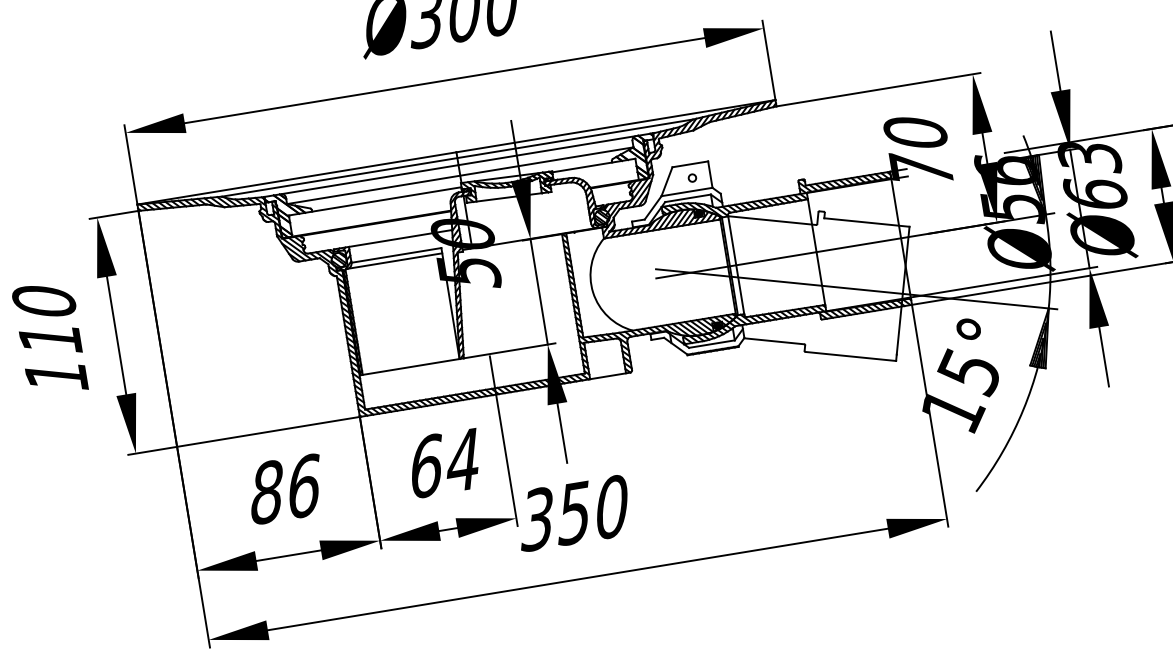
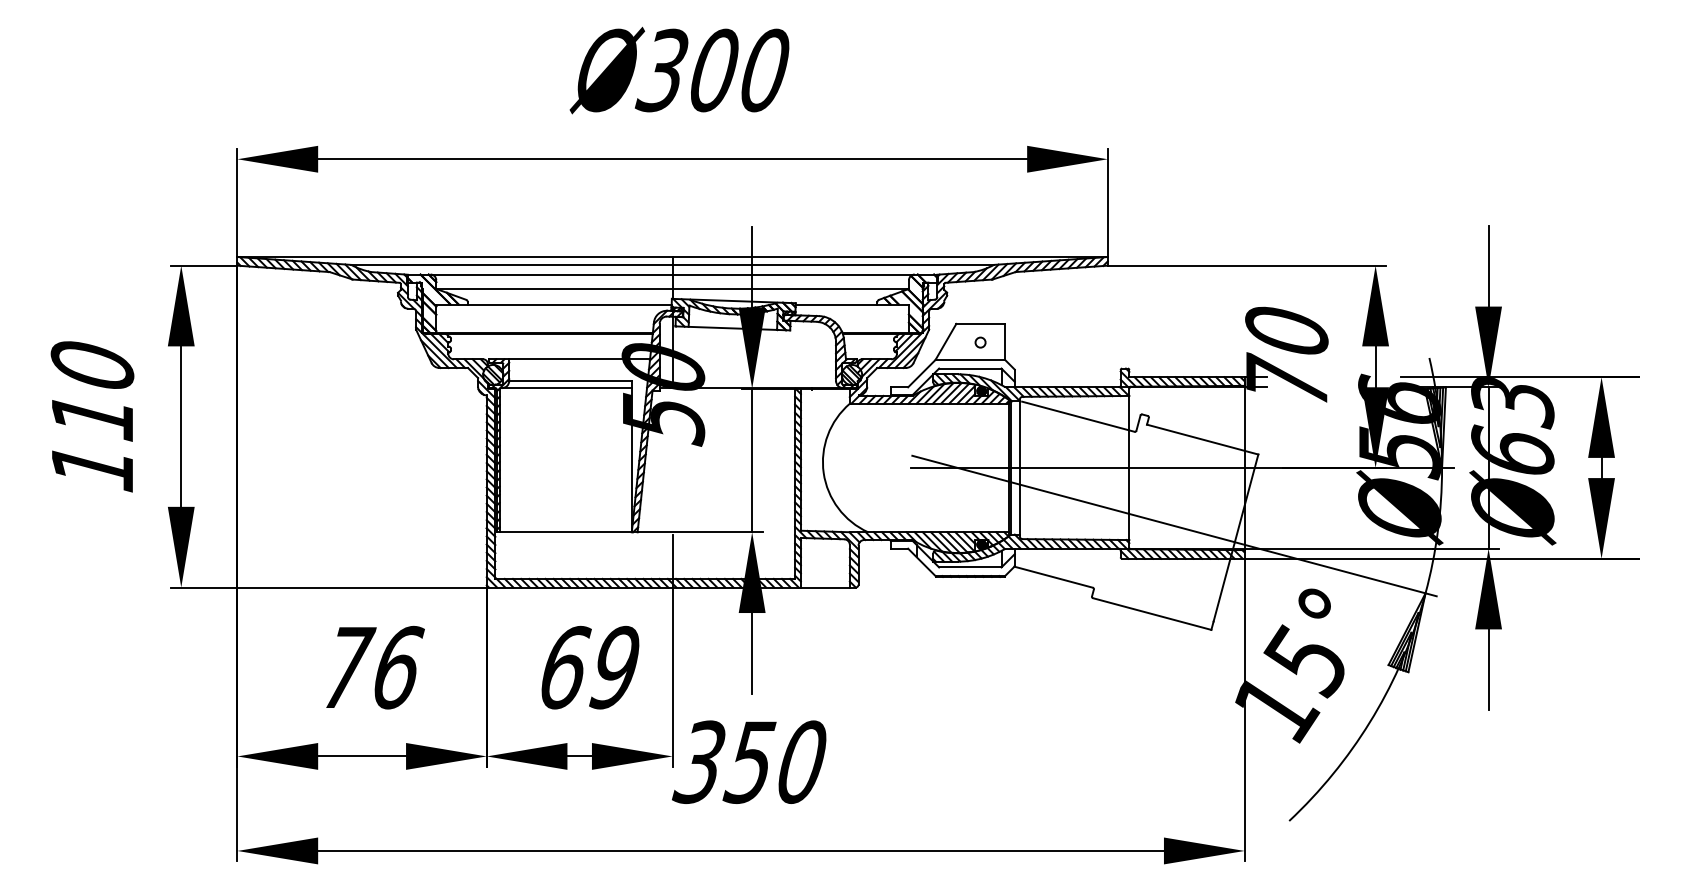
text: (462, 460) -> (613, 667), 64 -> 69
text: (268, 492) -> (348, 667), 86 -> 76

